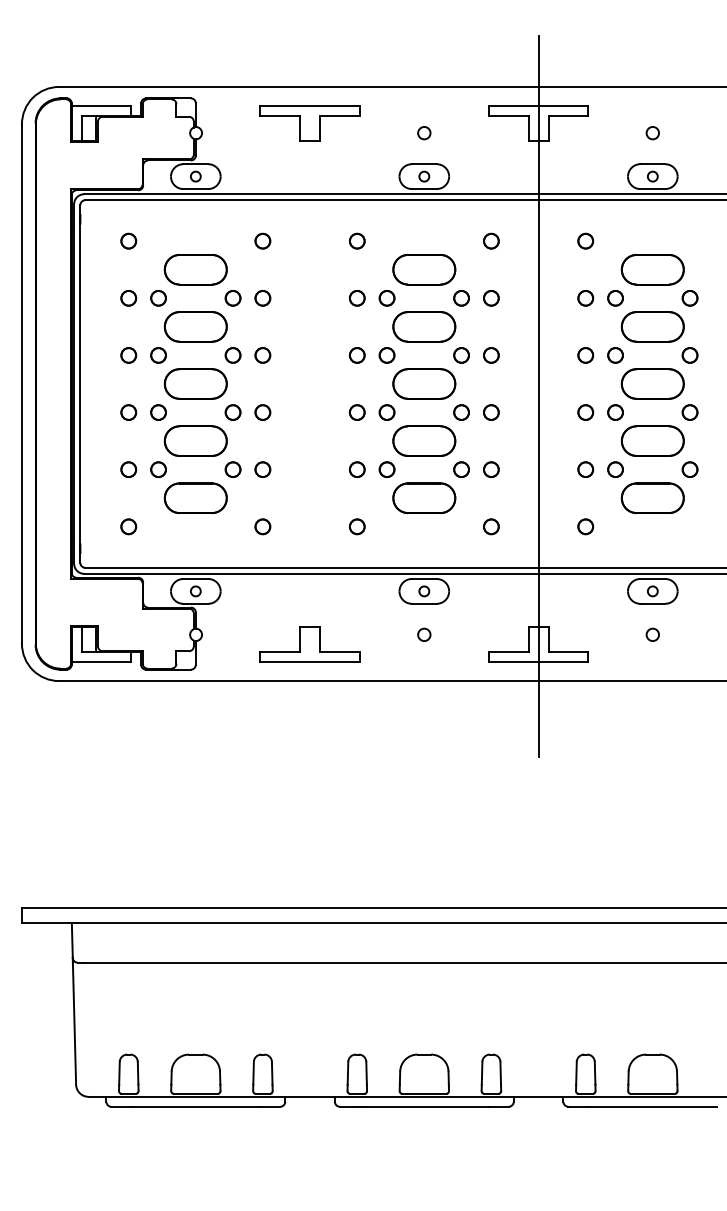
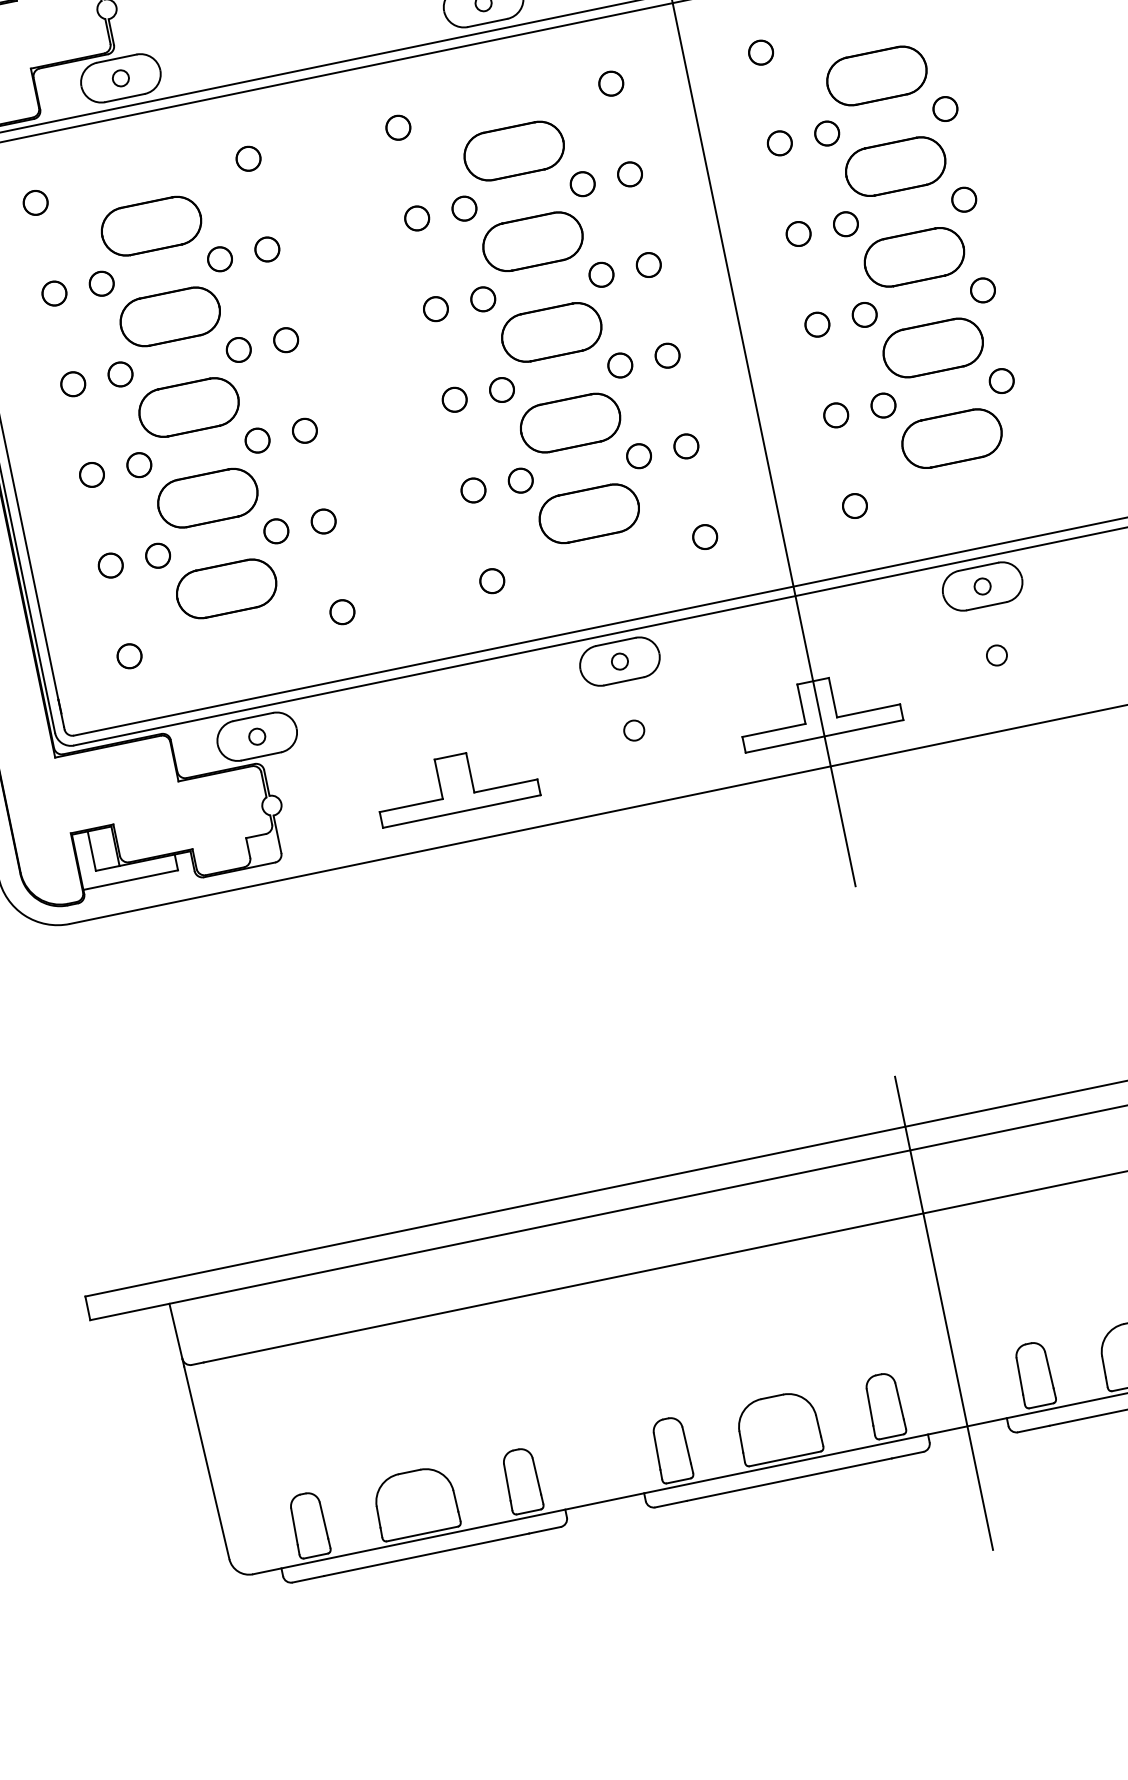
line: (538, 1025) -> (943, 1313), added

